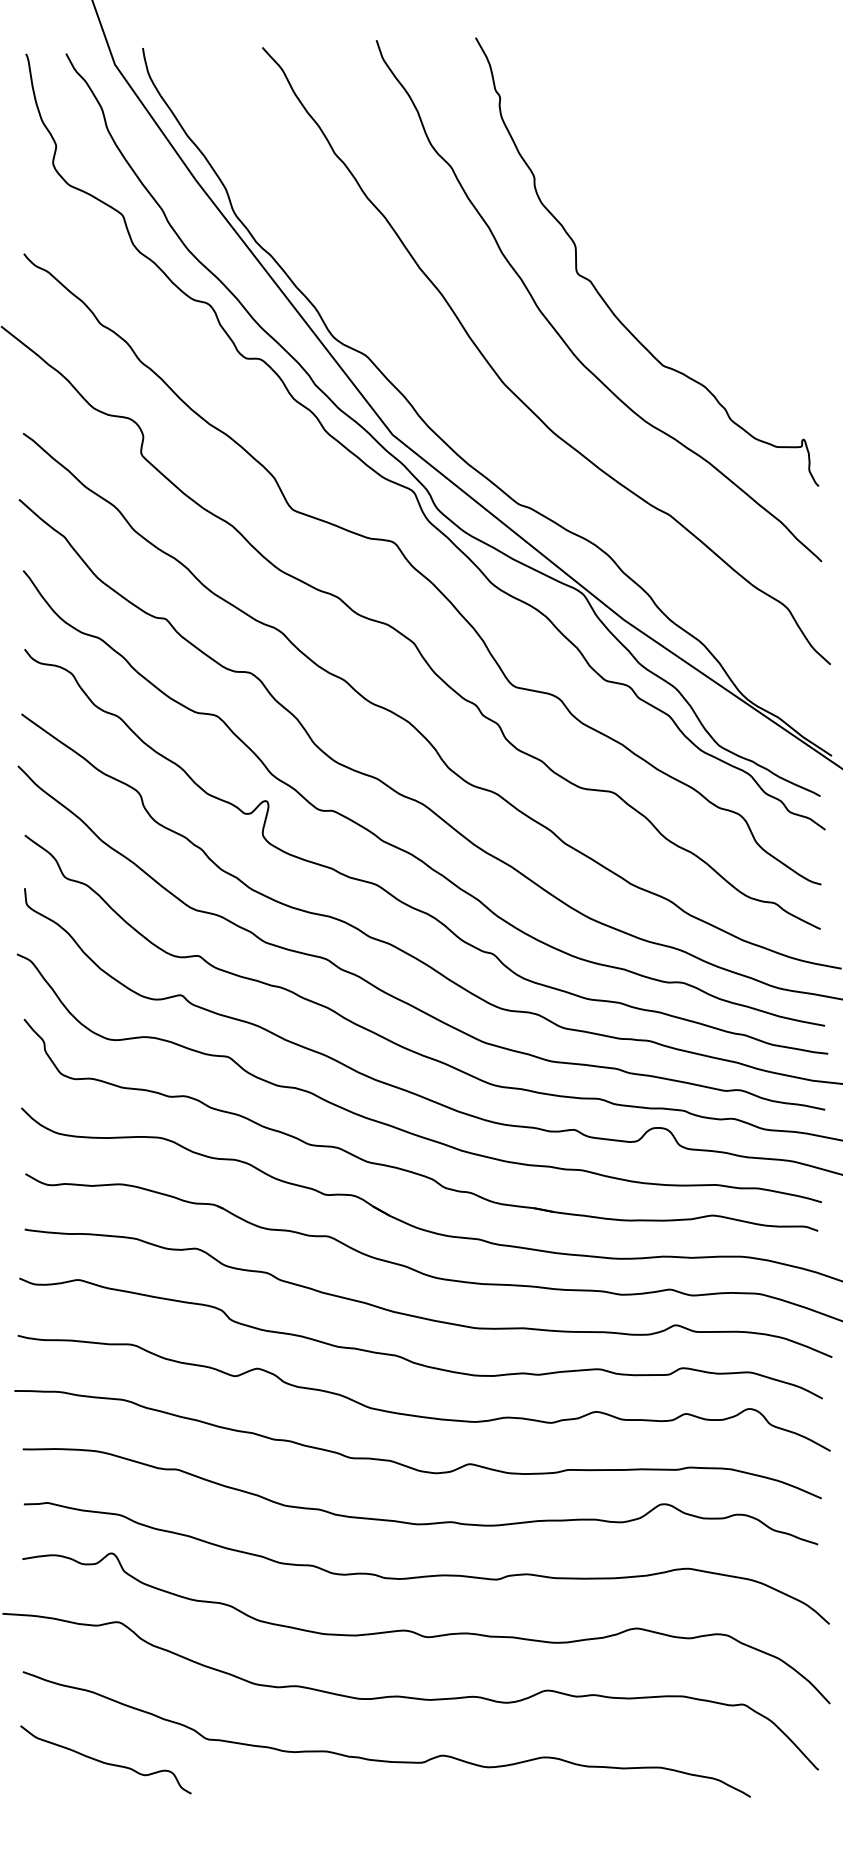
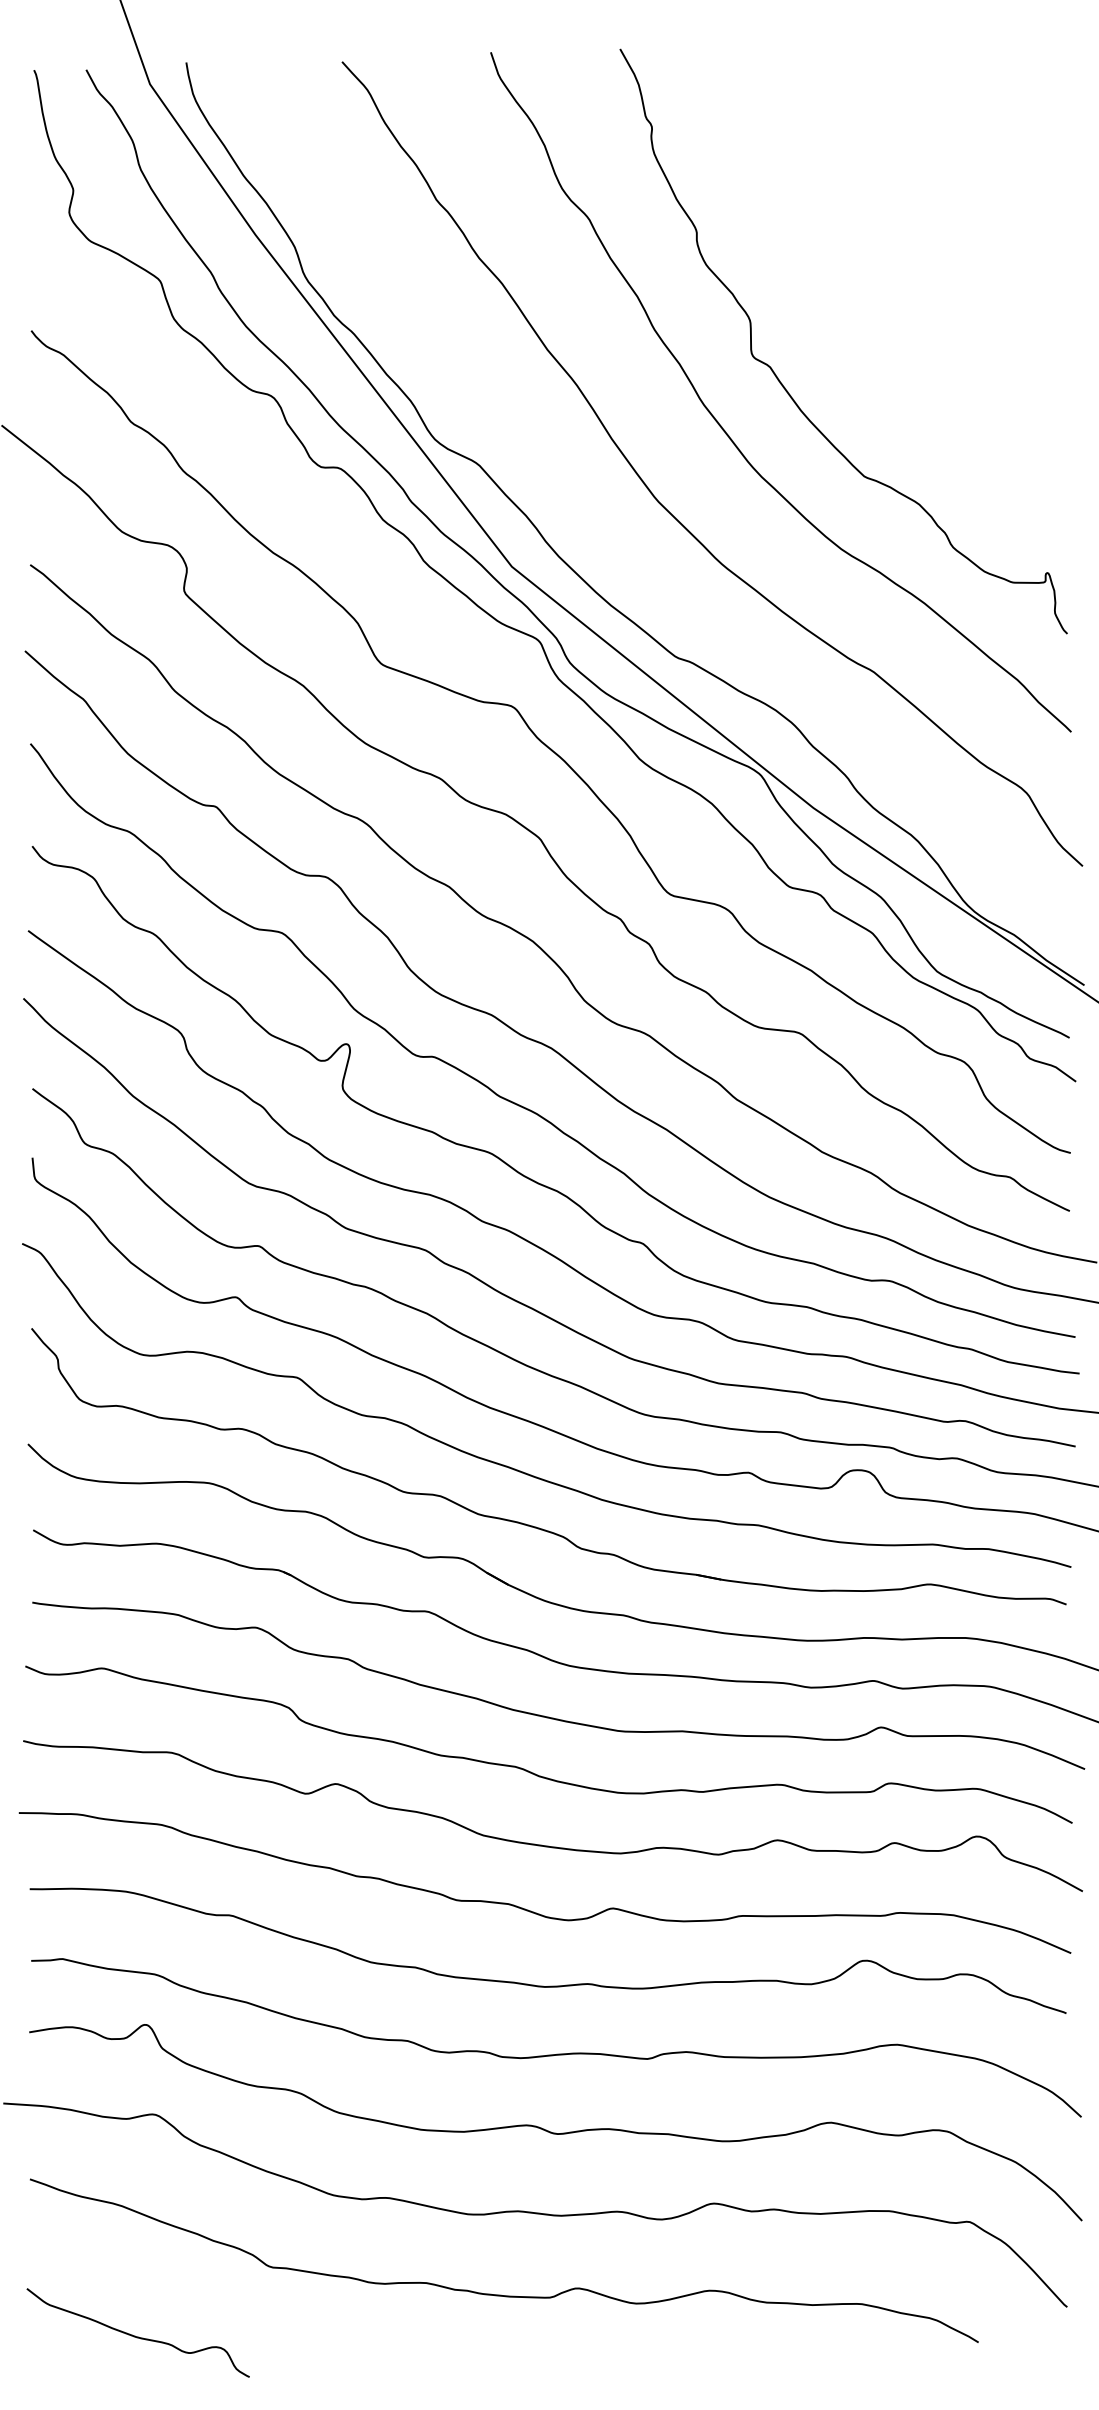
curve: (103, 1761) -> (134, 2335), moved

